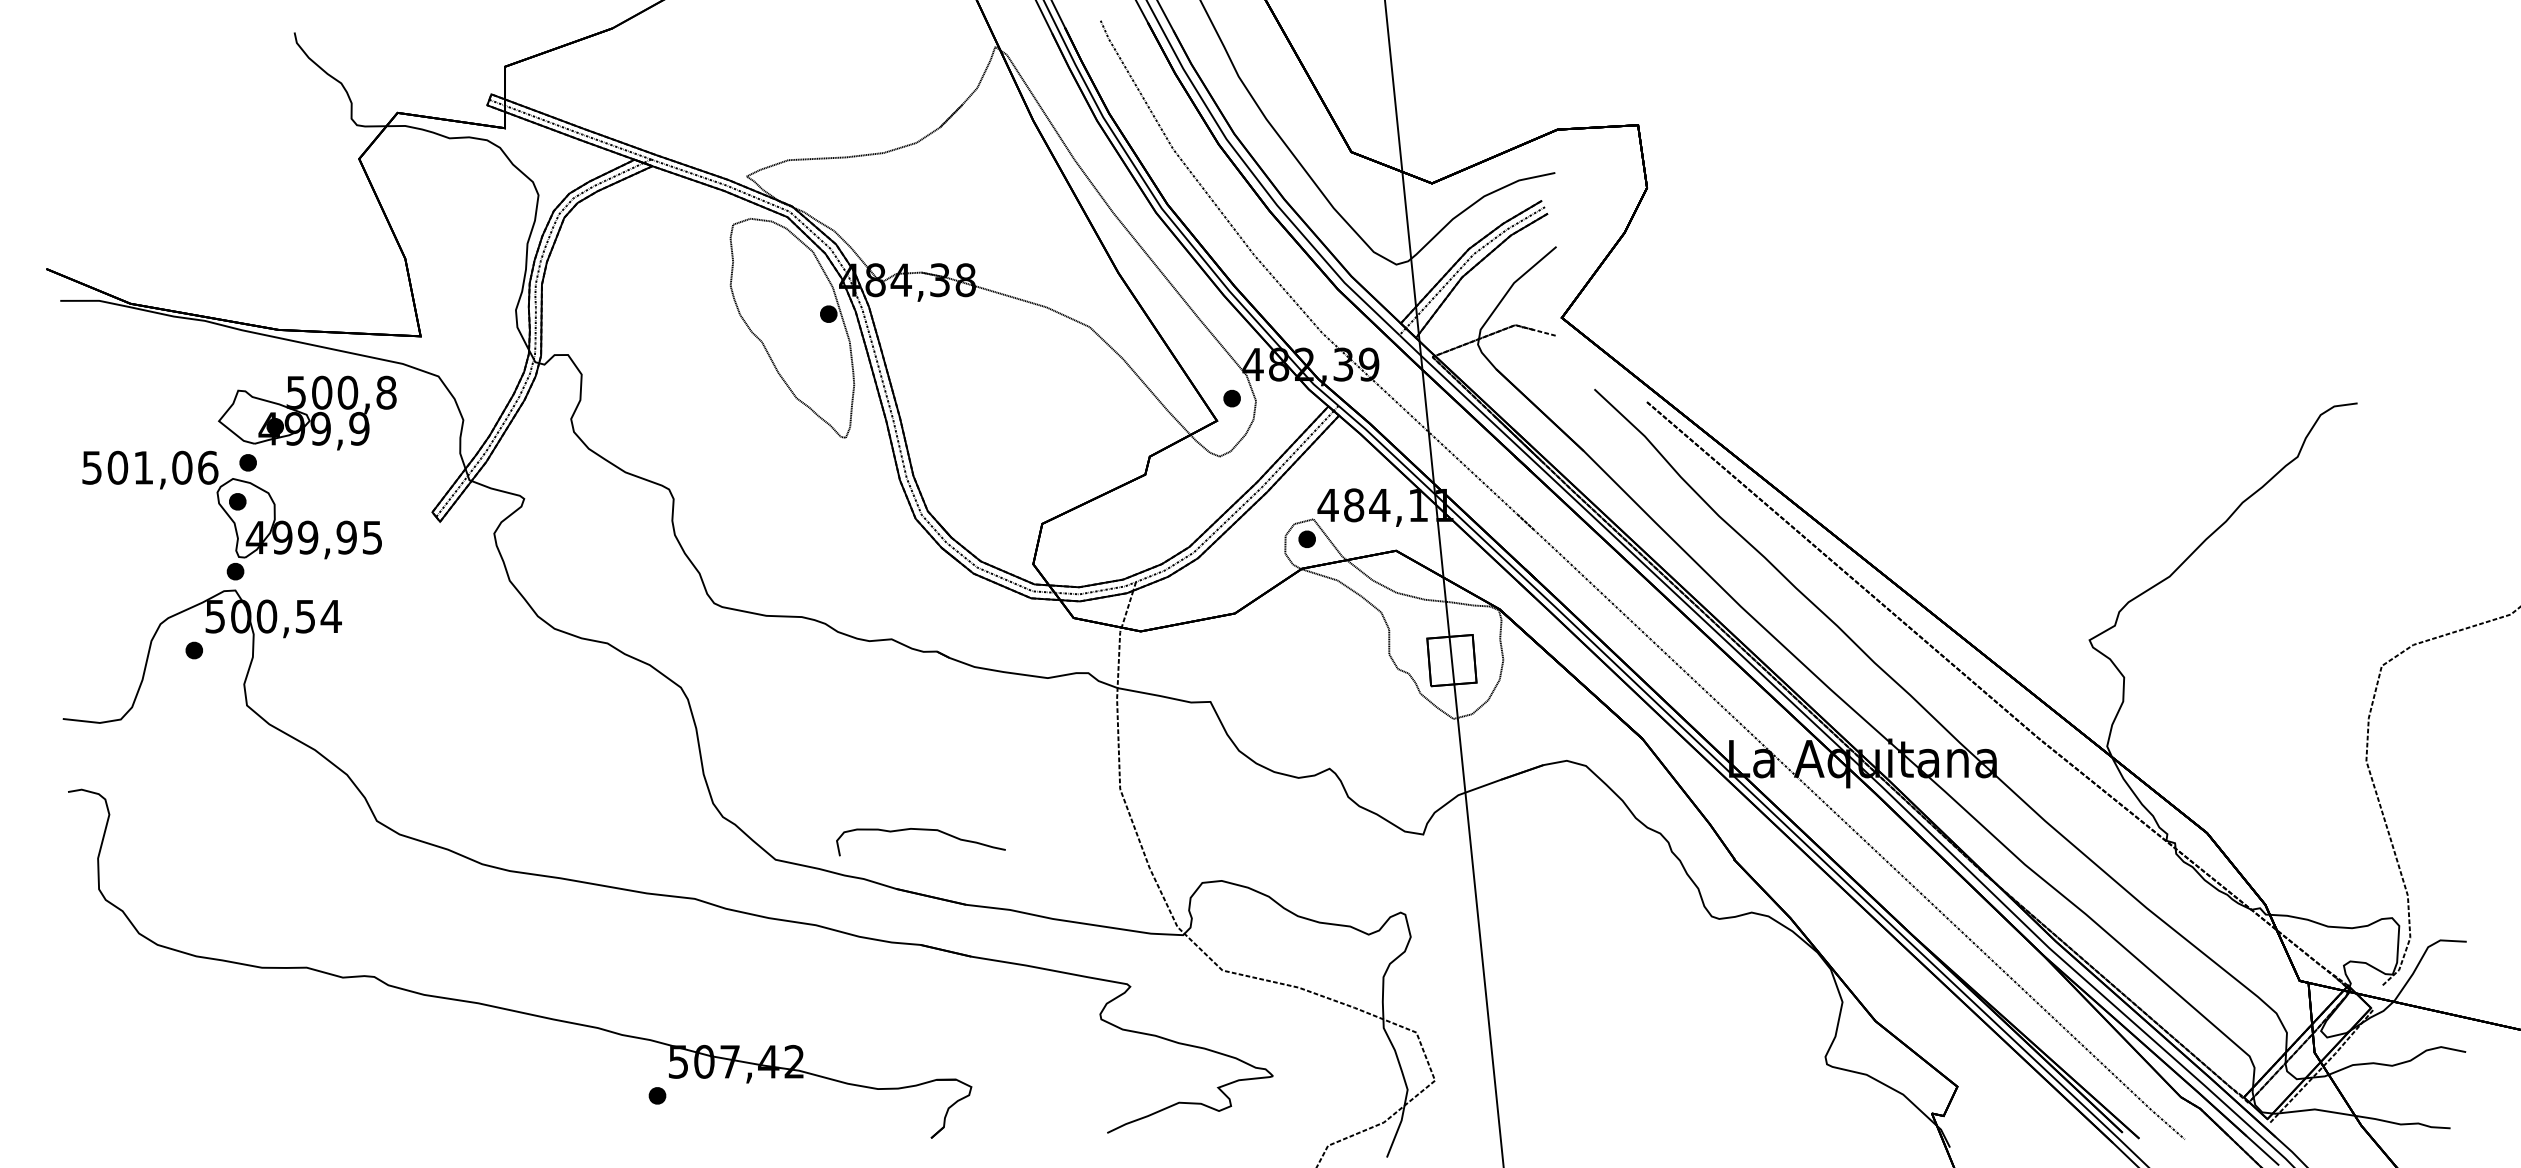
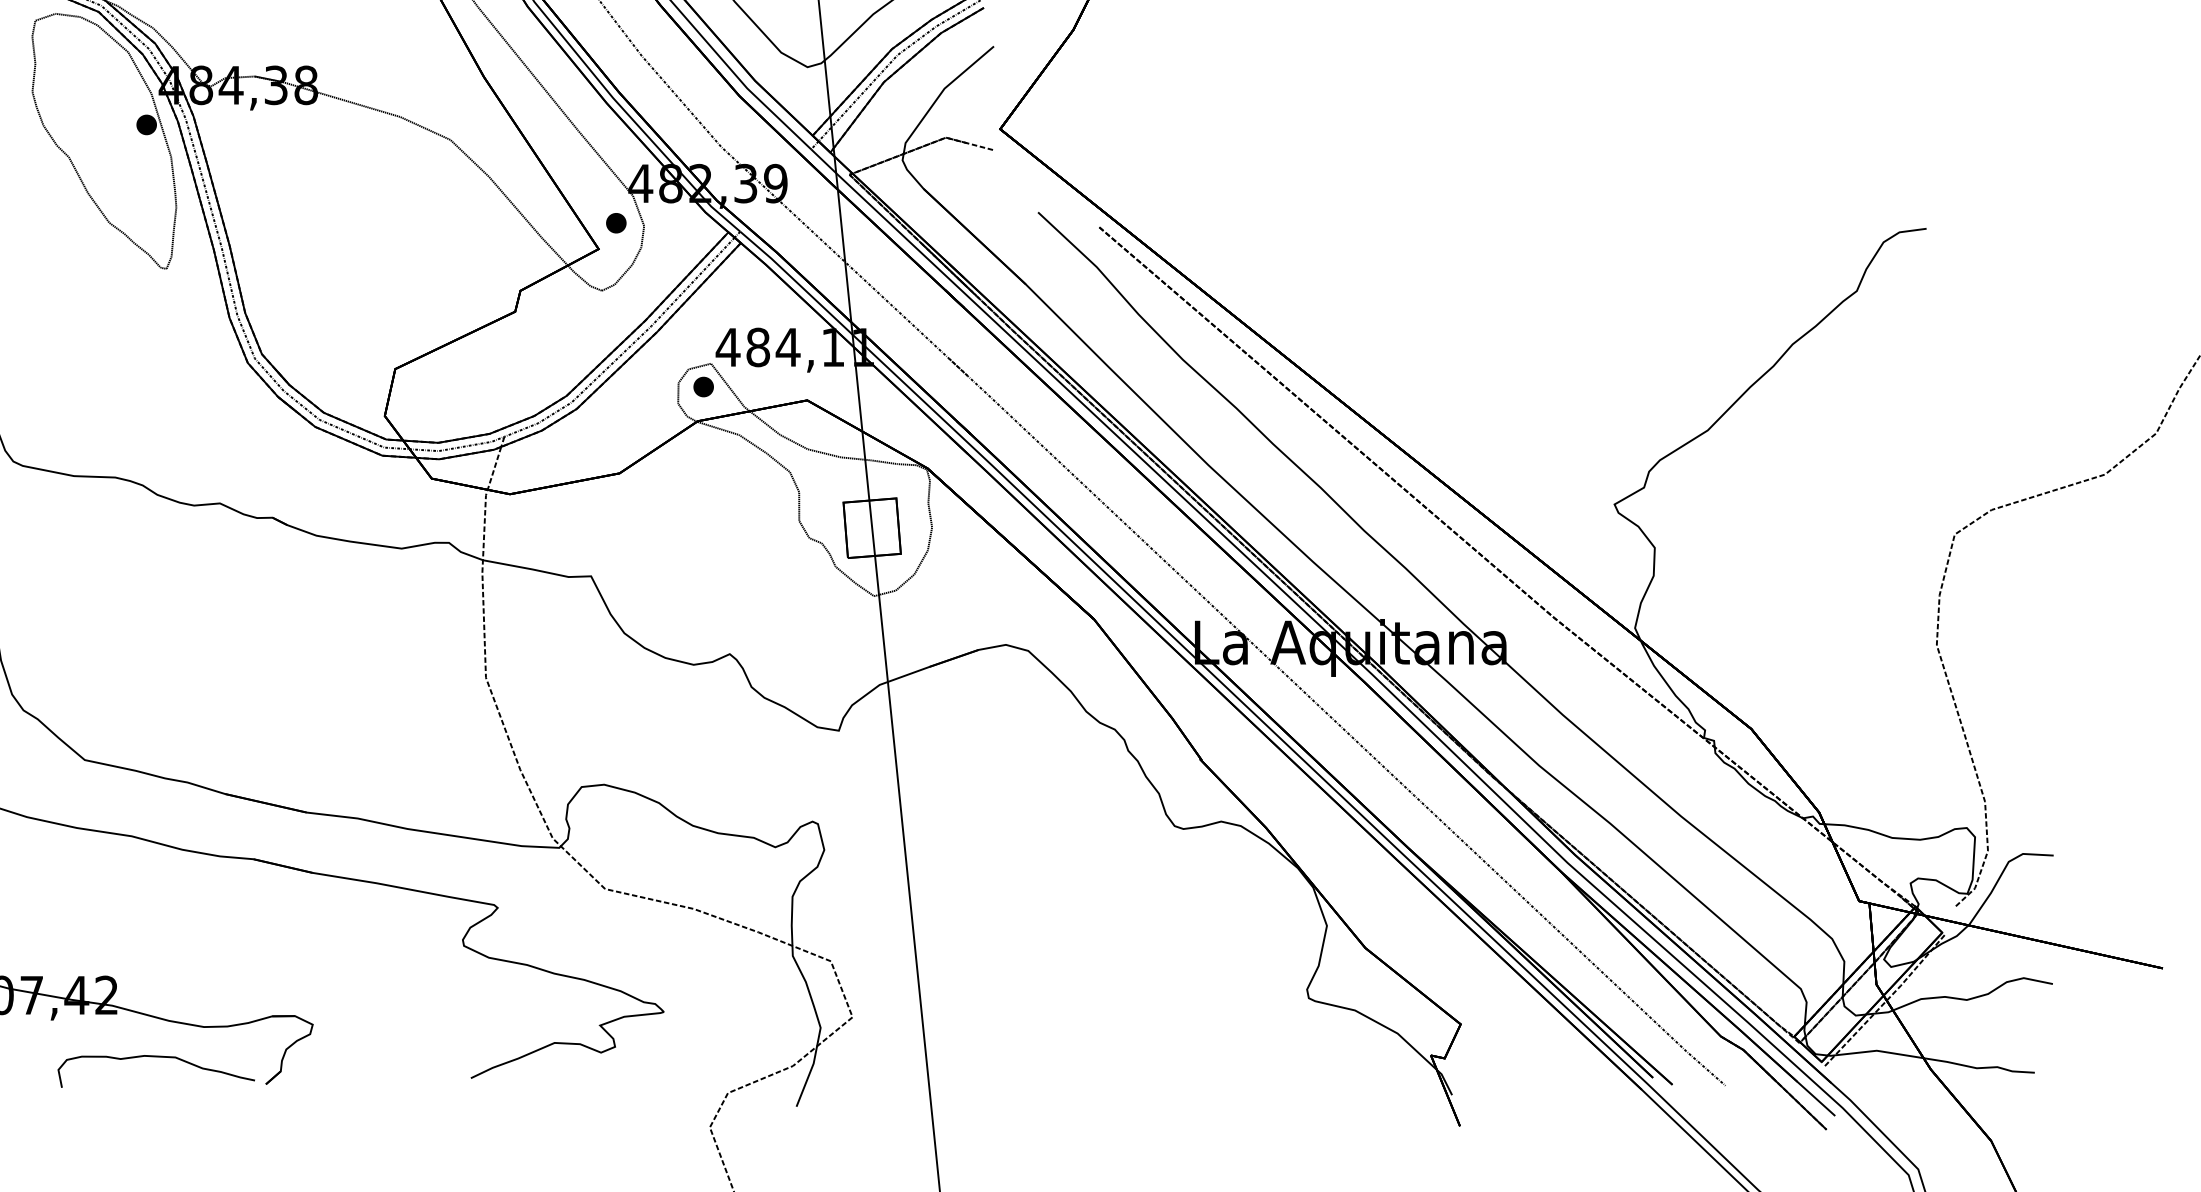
curve: (920, 830) -> (155, 1057), moved

